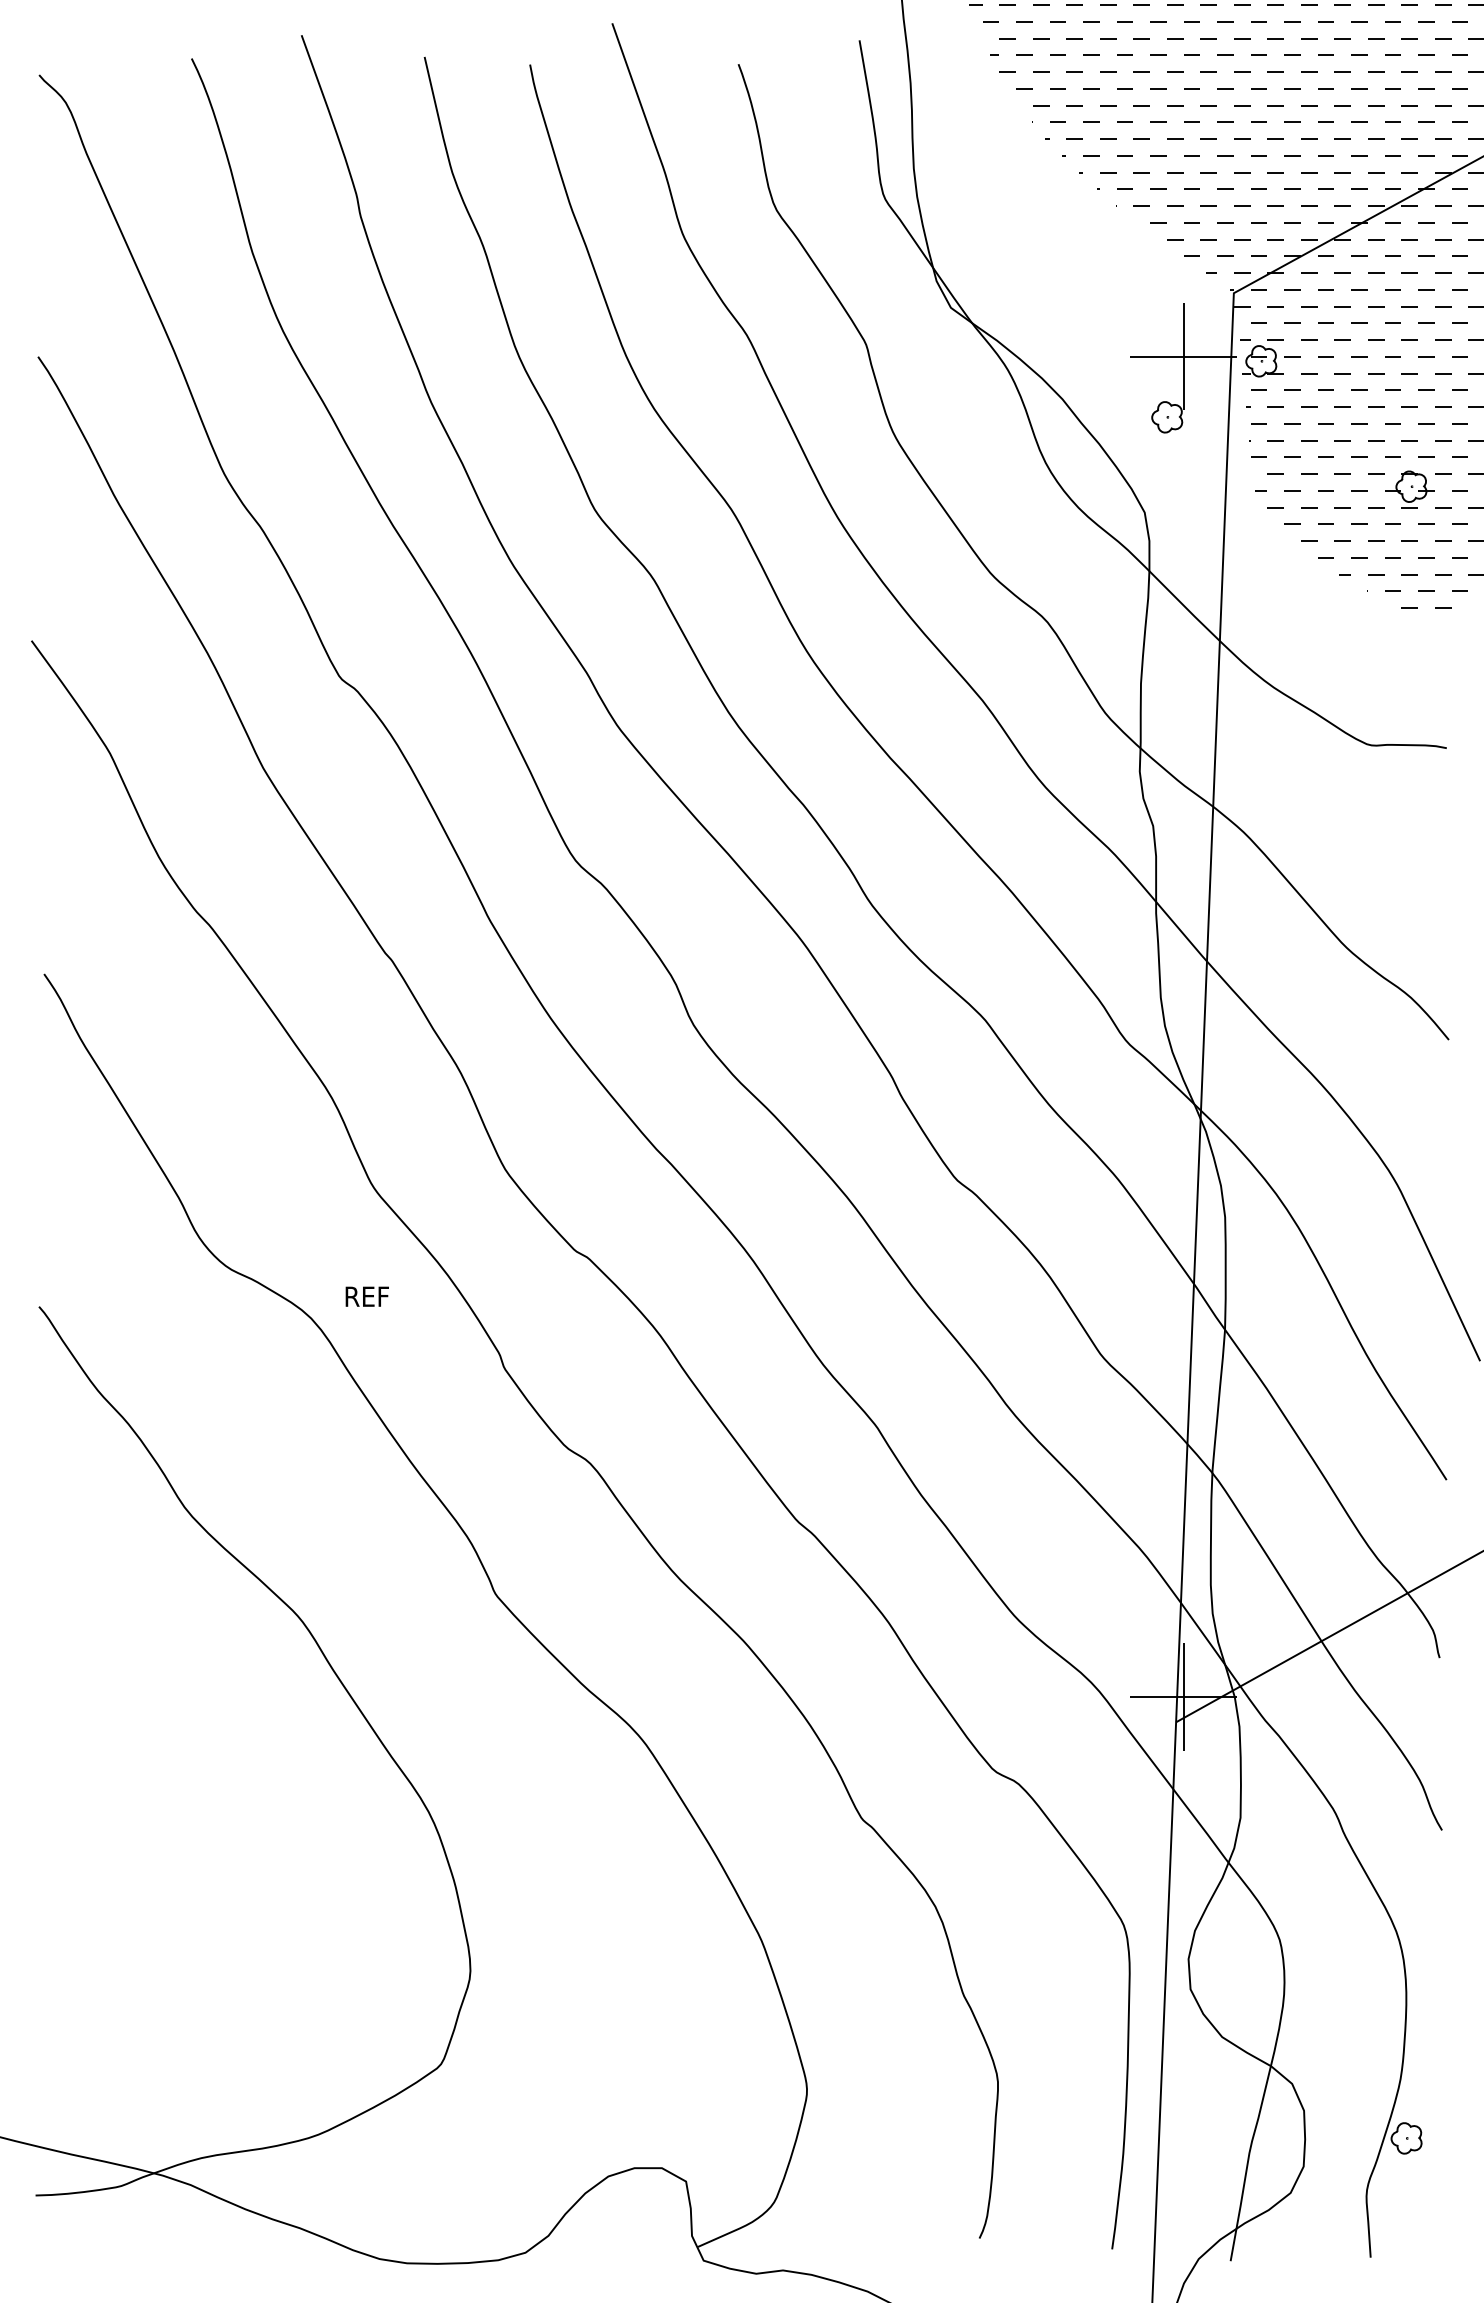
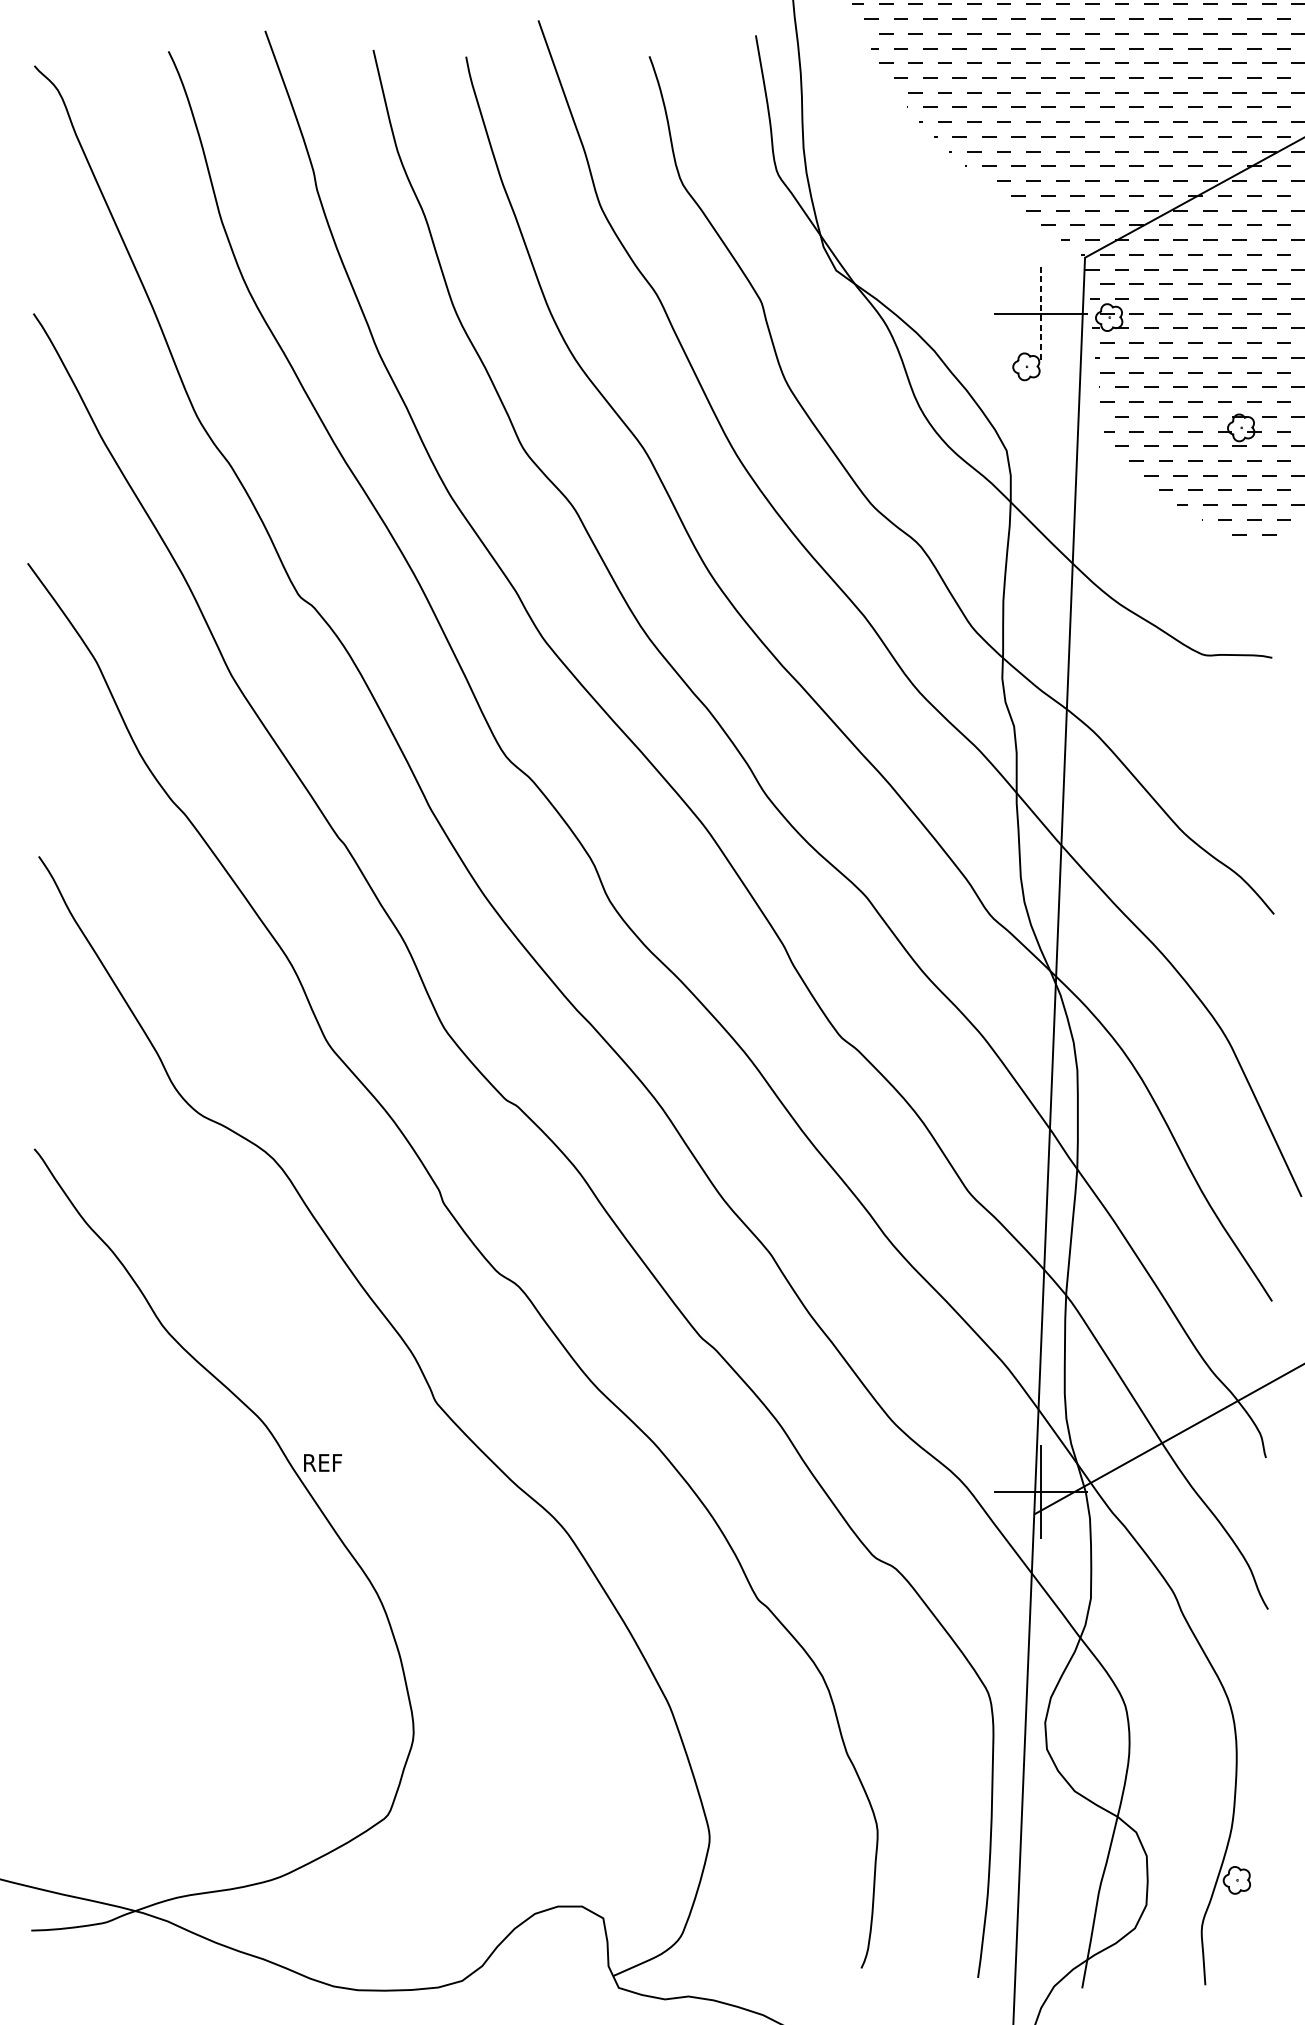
line: (1183, 356) -> (1040, 313), solid -> dashed
text: (366, 1296) -> (322, 1462), moved

